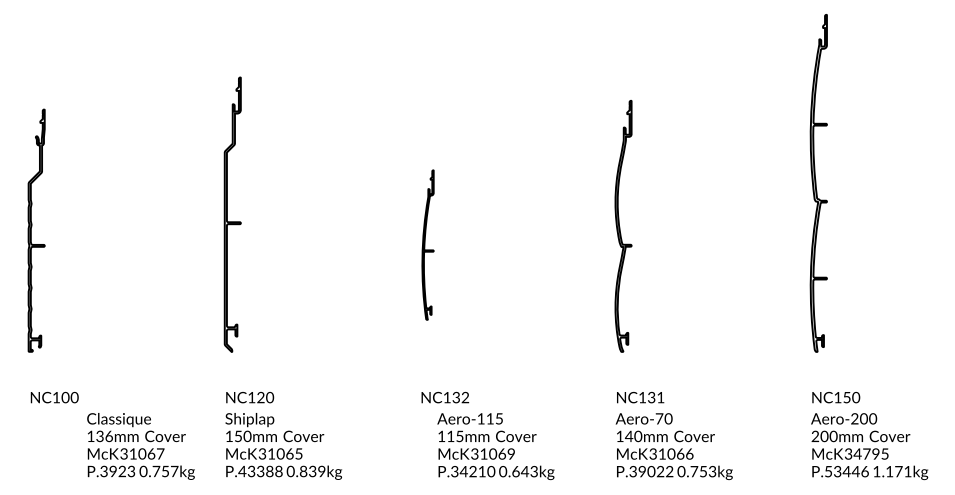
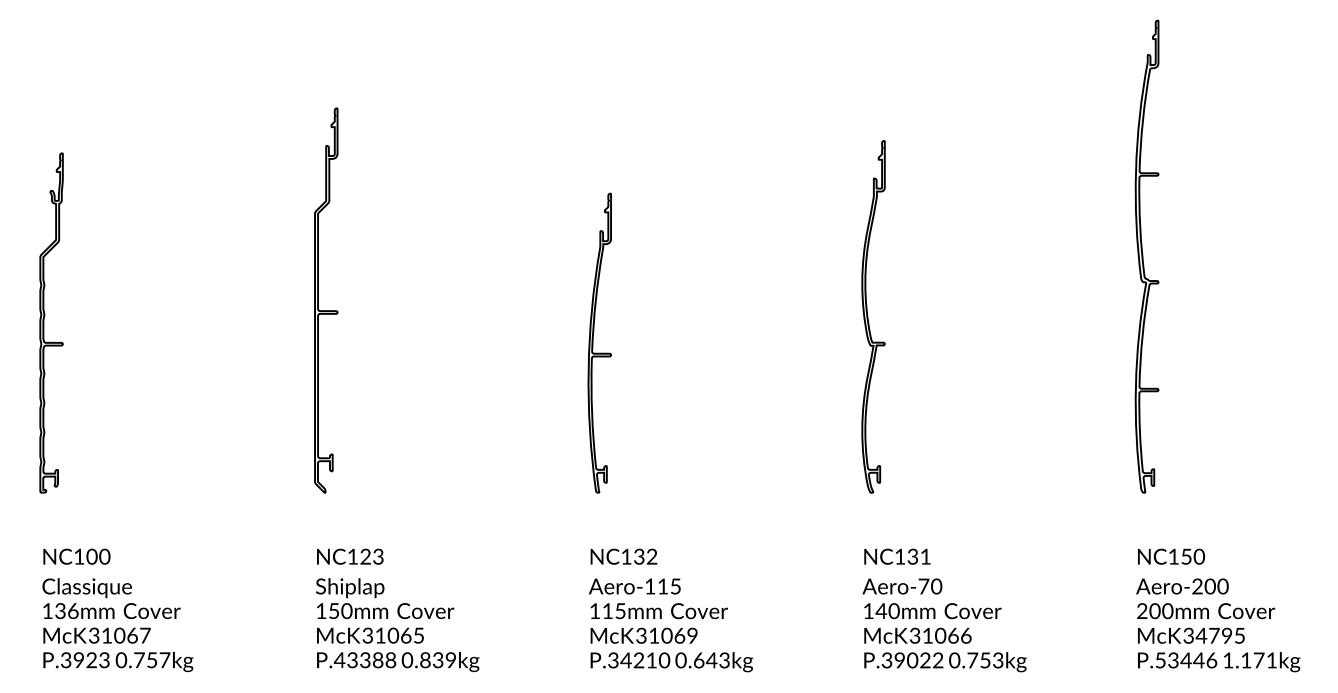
part: (427, 244) -> (598, 342), size x1.43
text: (270, 397) -> (379, 556), NC120 -> NC123
text: (140, 446) -> (117, 625), moved
text: (495, 446) -> (670, 625), moved

